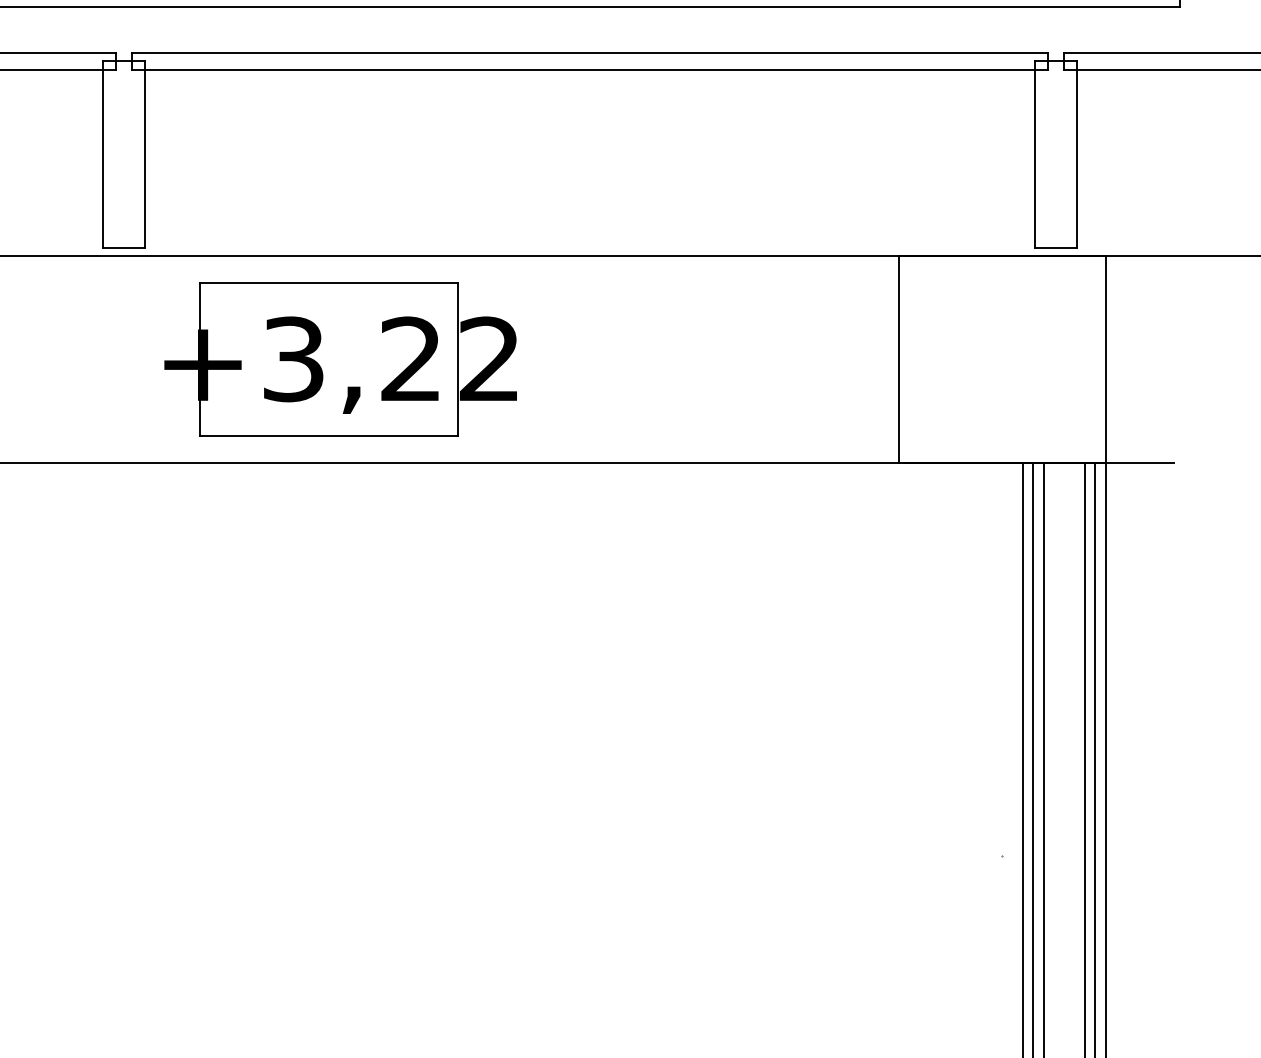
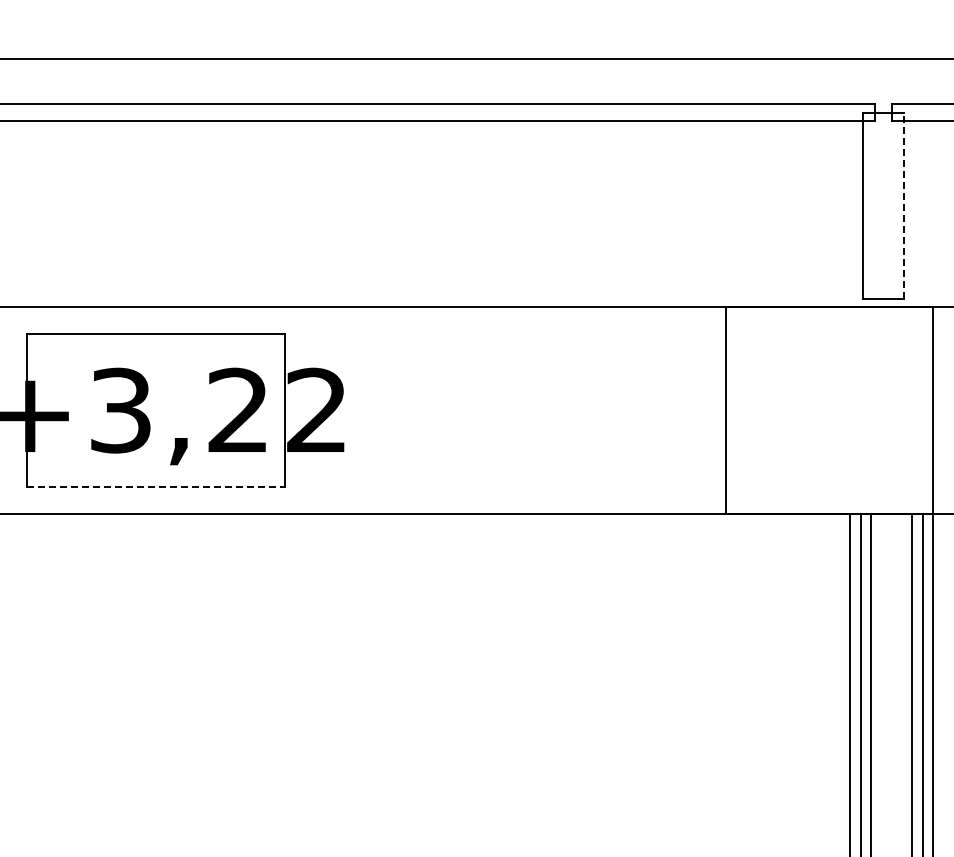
line: (1076, 154) -> (903, 205), solid -> dashed
line: (329, 436) -> (156, 487), solid -> dashed

